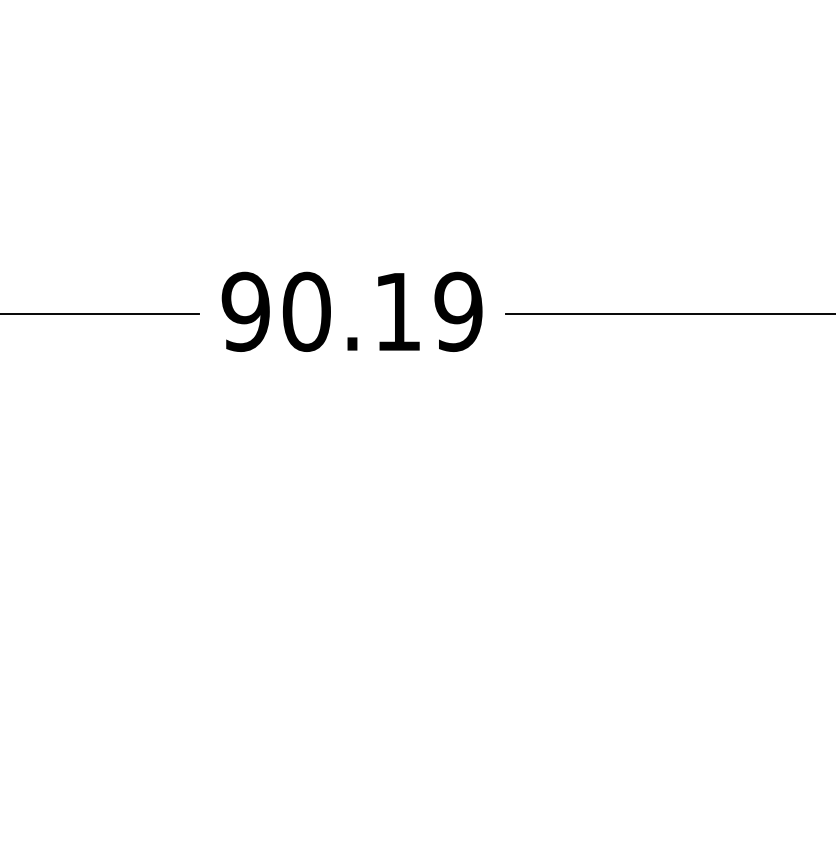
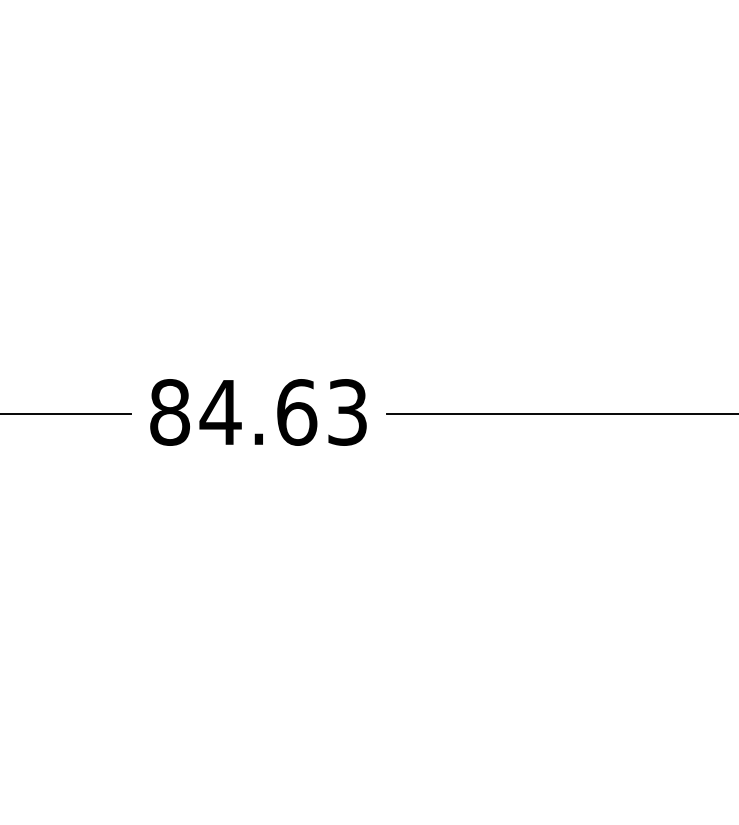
text: (351, 311) -> (258, 412), 90.19 -> 84.63

